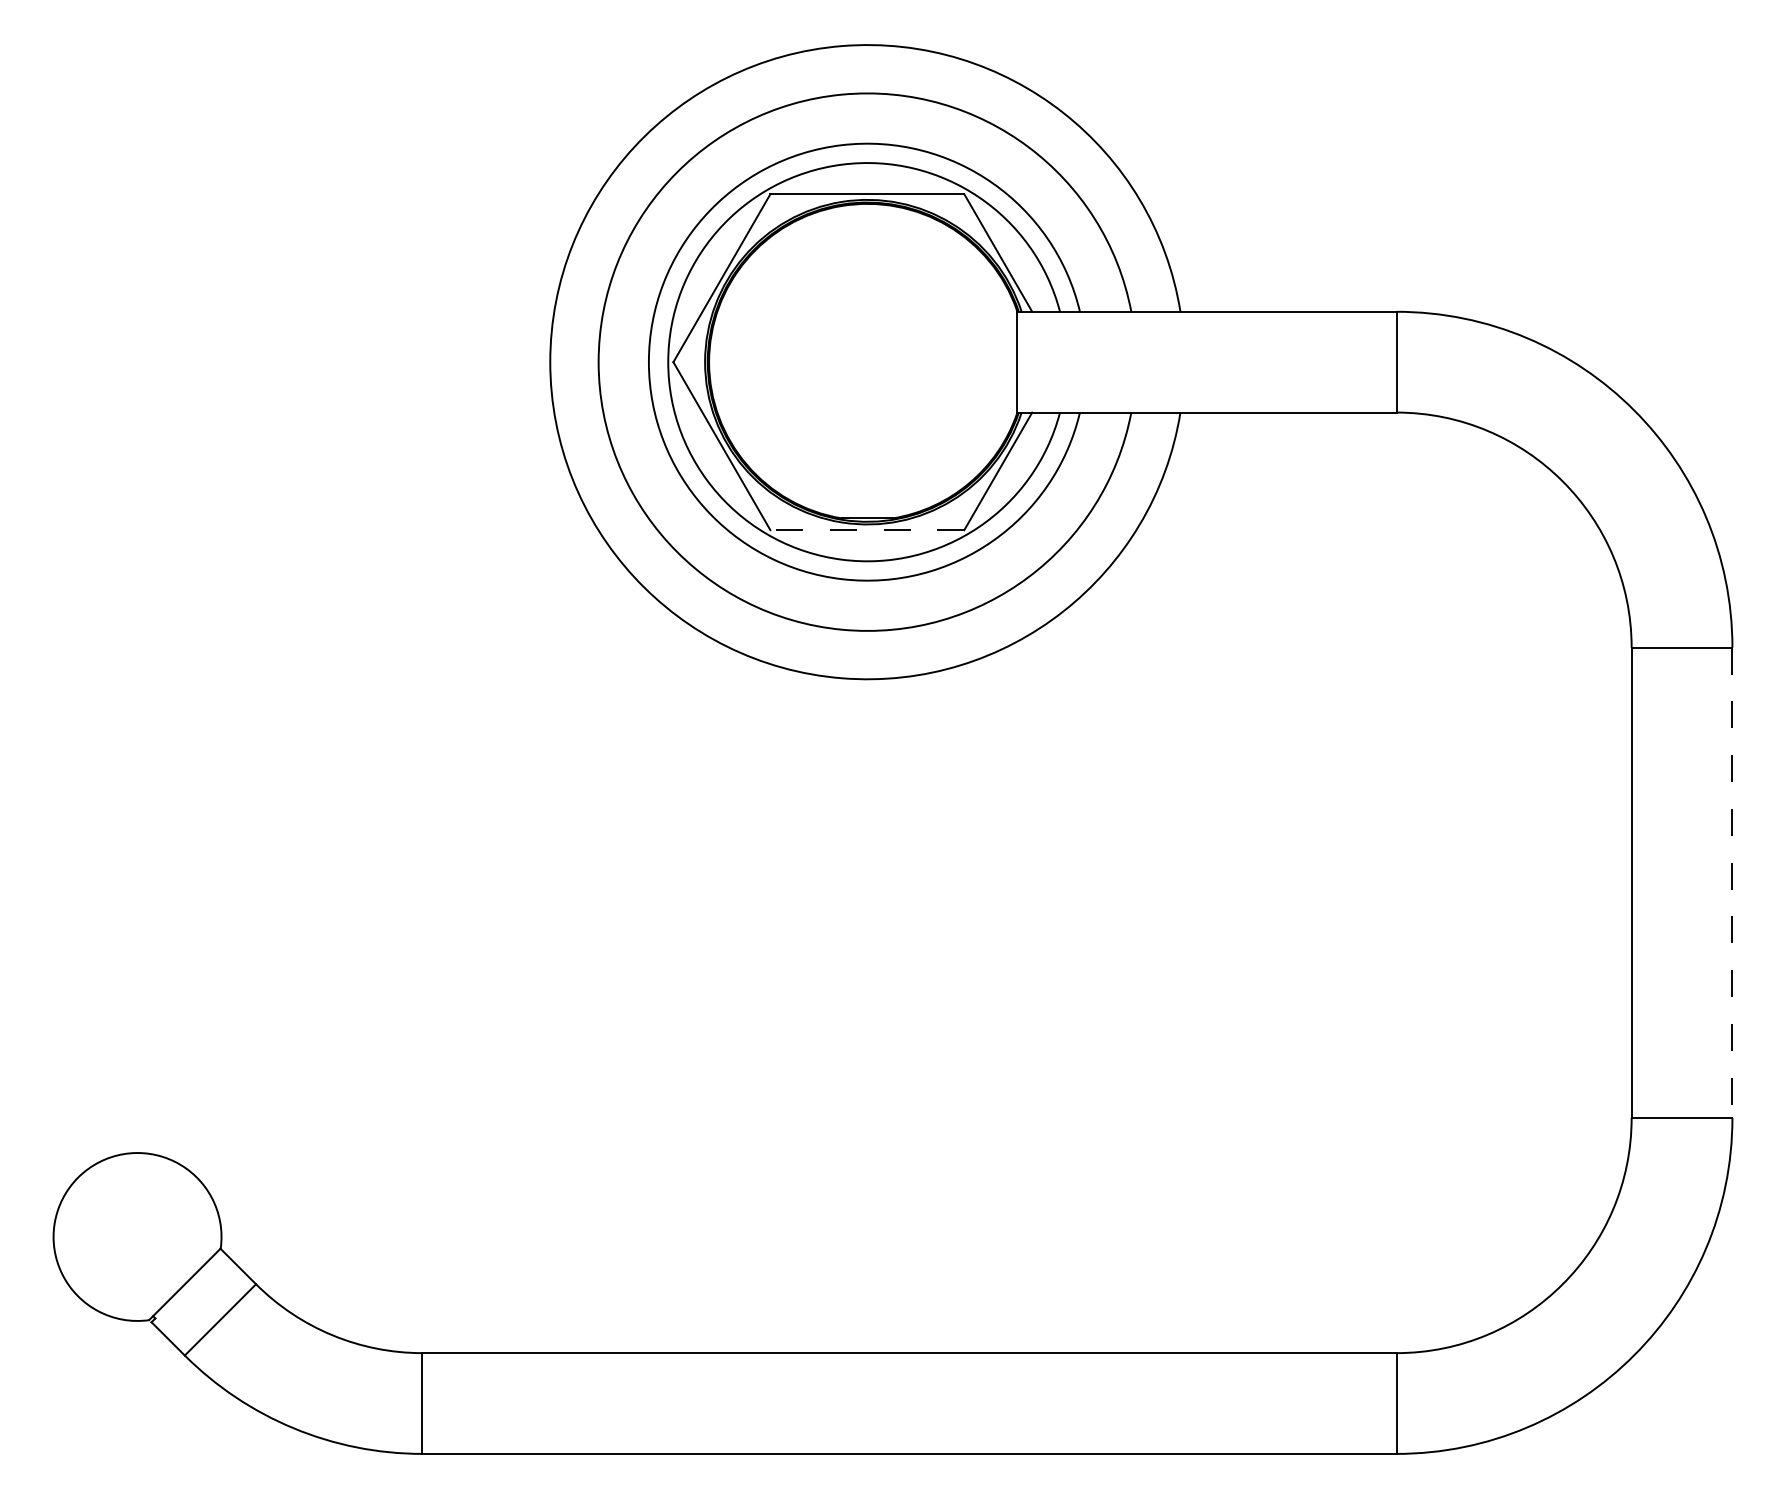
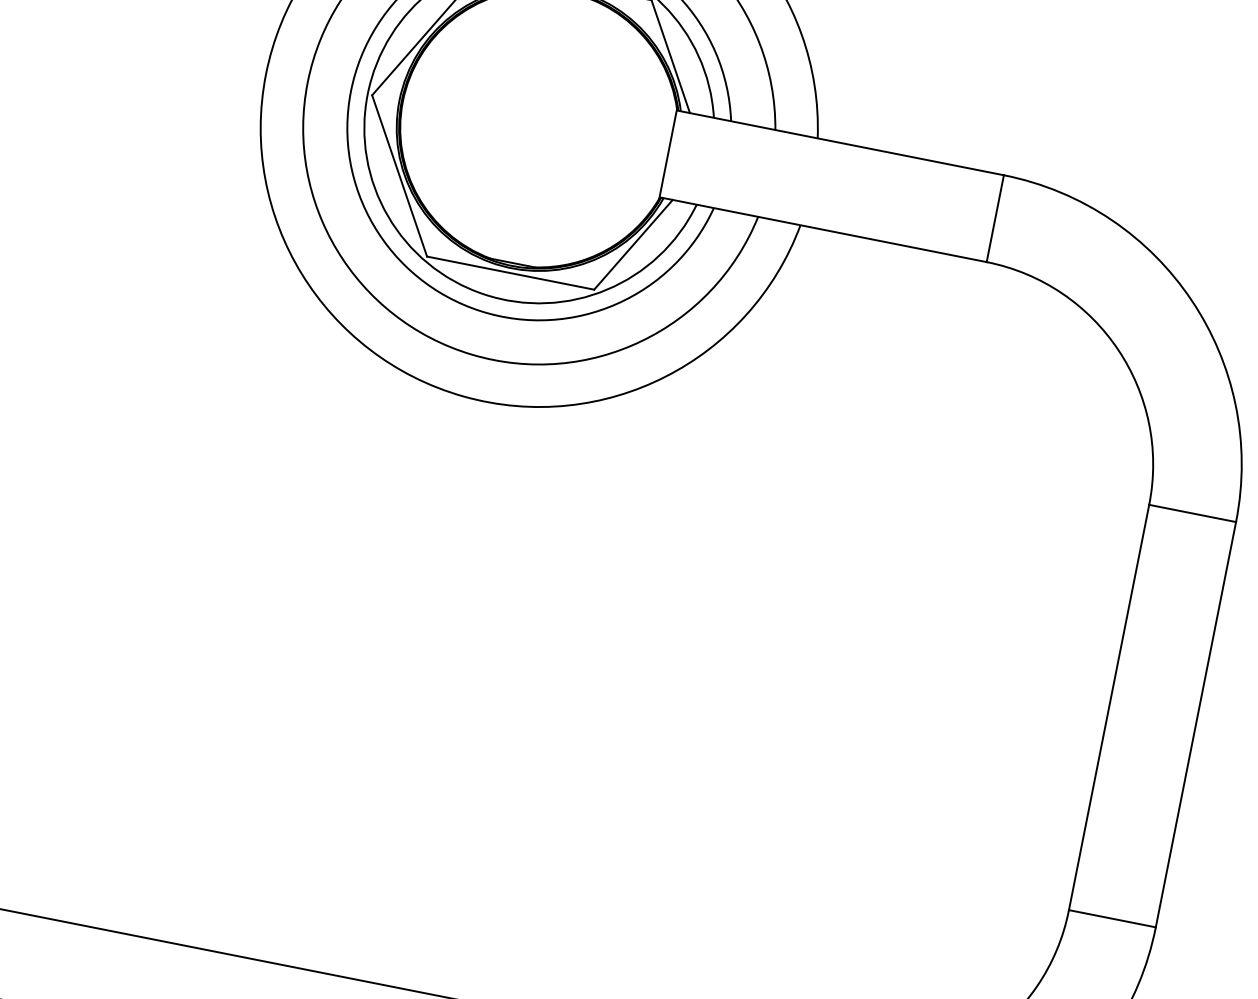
line: (867, 530) -> (510, 273), dashed -> solid
line: (1732, 883) -> (1195, 725), dashed -> solid

